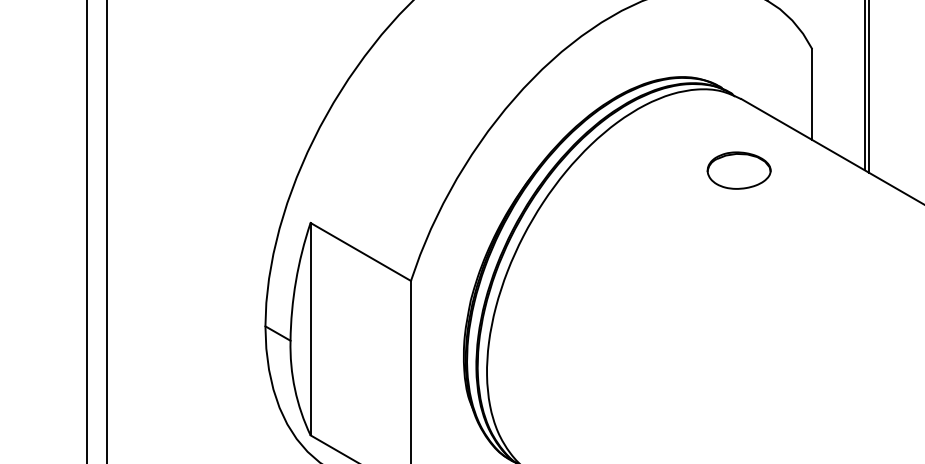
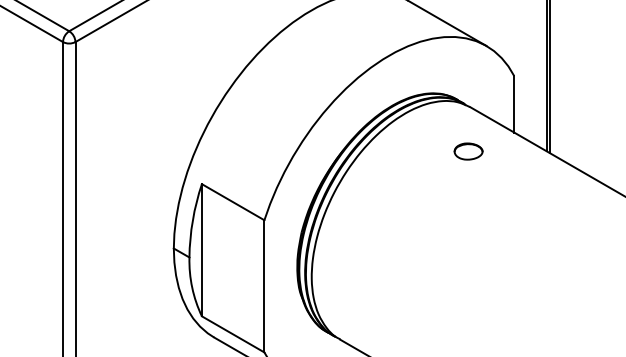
part: (738, 170) -> (468, 151), size x0.71

